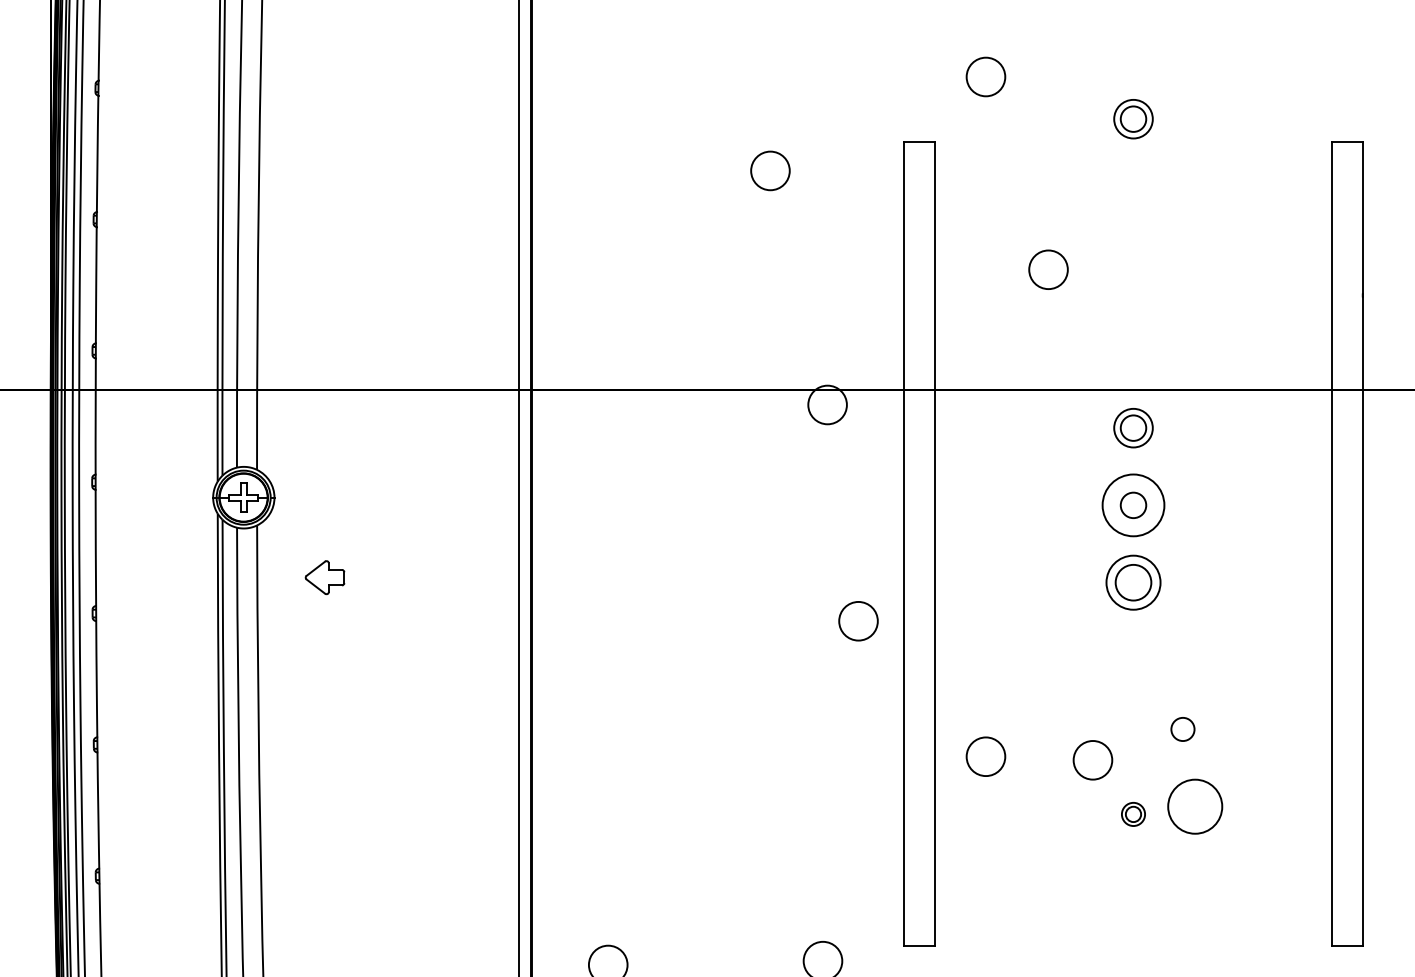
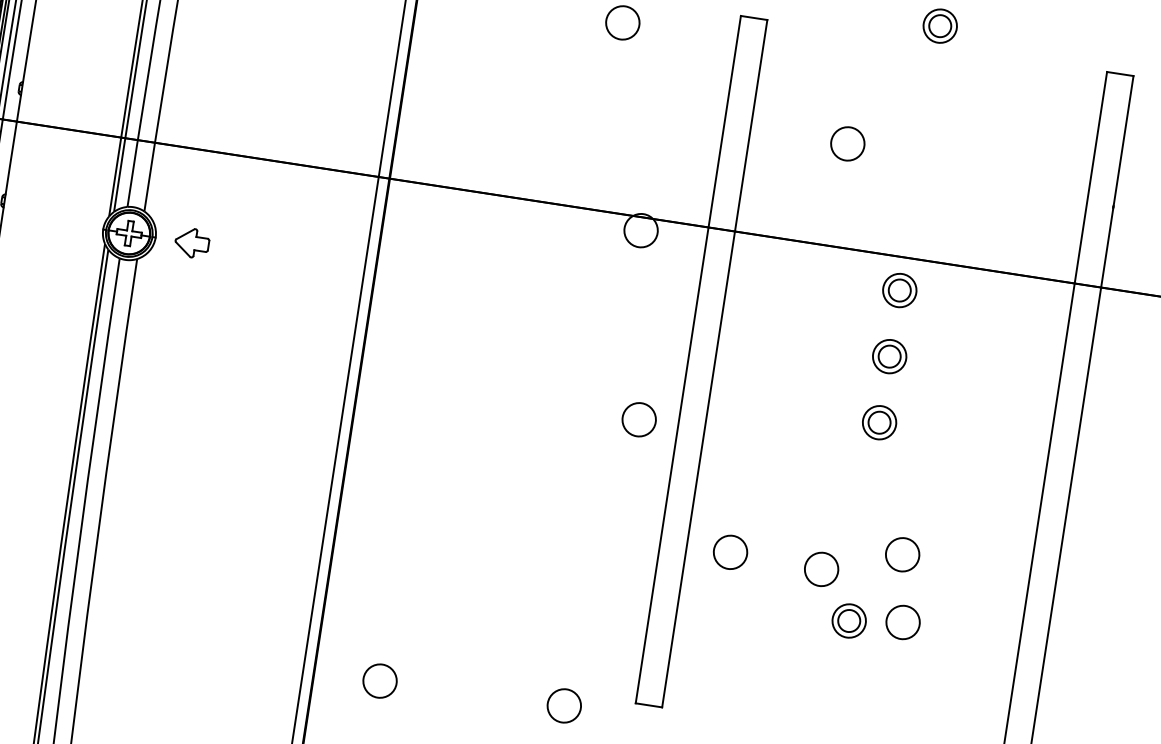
circle: (1133, 505) -> (889, 356), size x0.62
part: (324, 577) -> (191, 242), moved
part: (1133, 582) -> (879, 422), size x0.71
circle: (1182, 729) -> (902, 554), size x1.67
circle: (1195, 806) -> (903, 622), size x0.71
part: (1133, 814) -> (849, 621), size x1.67

